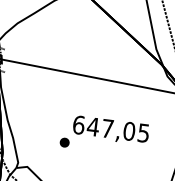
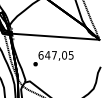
text: (104, 135) -> (53, 58), moved

